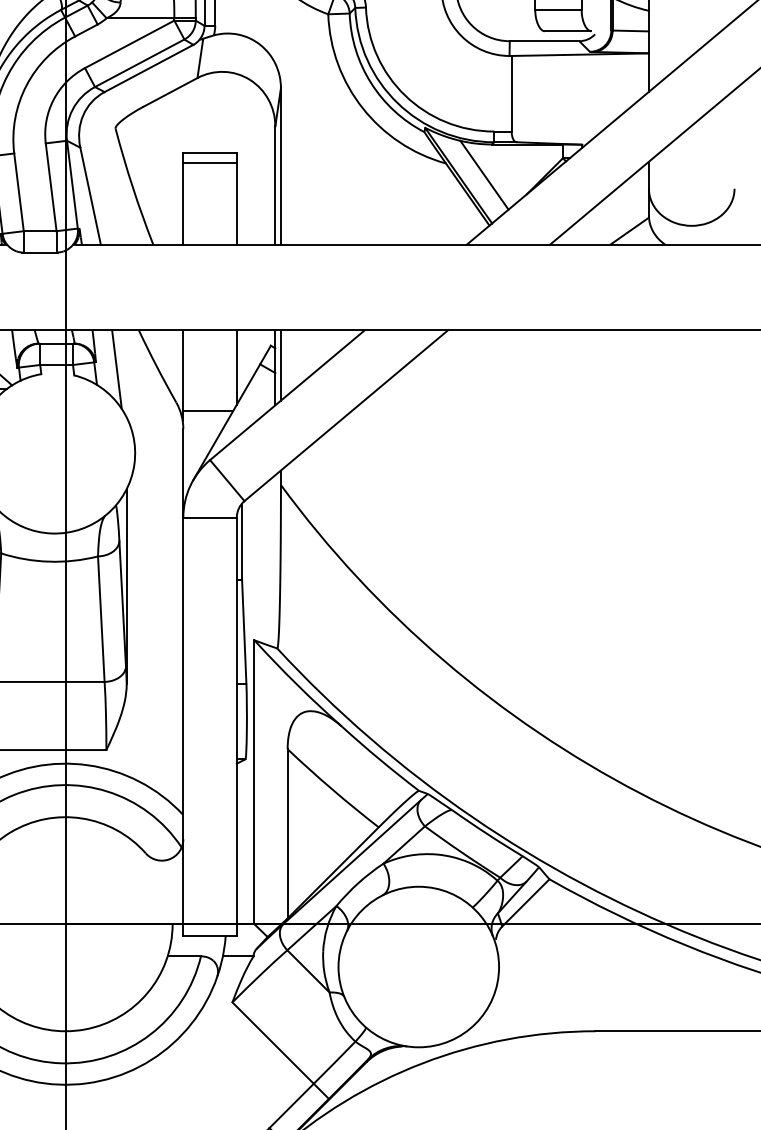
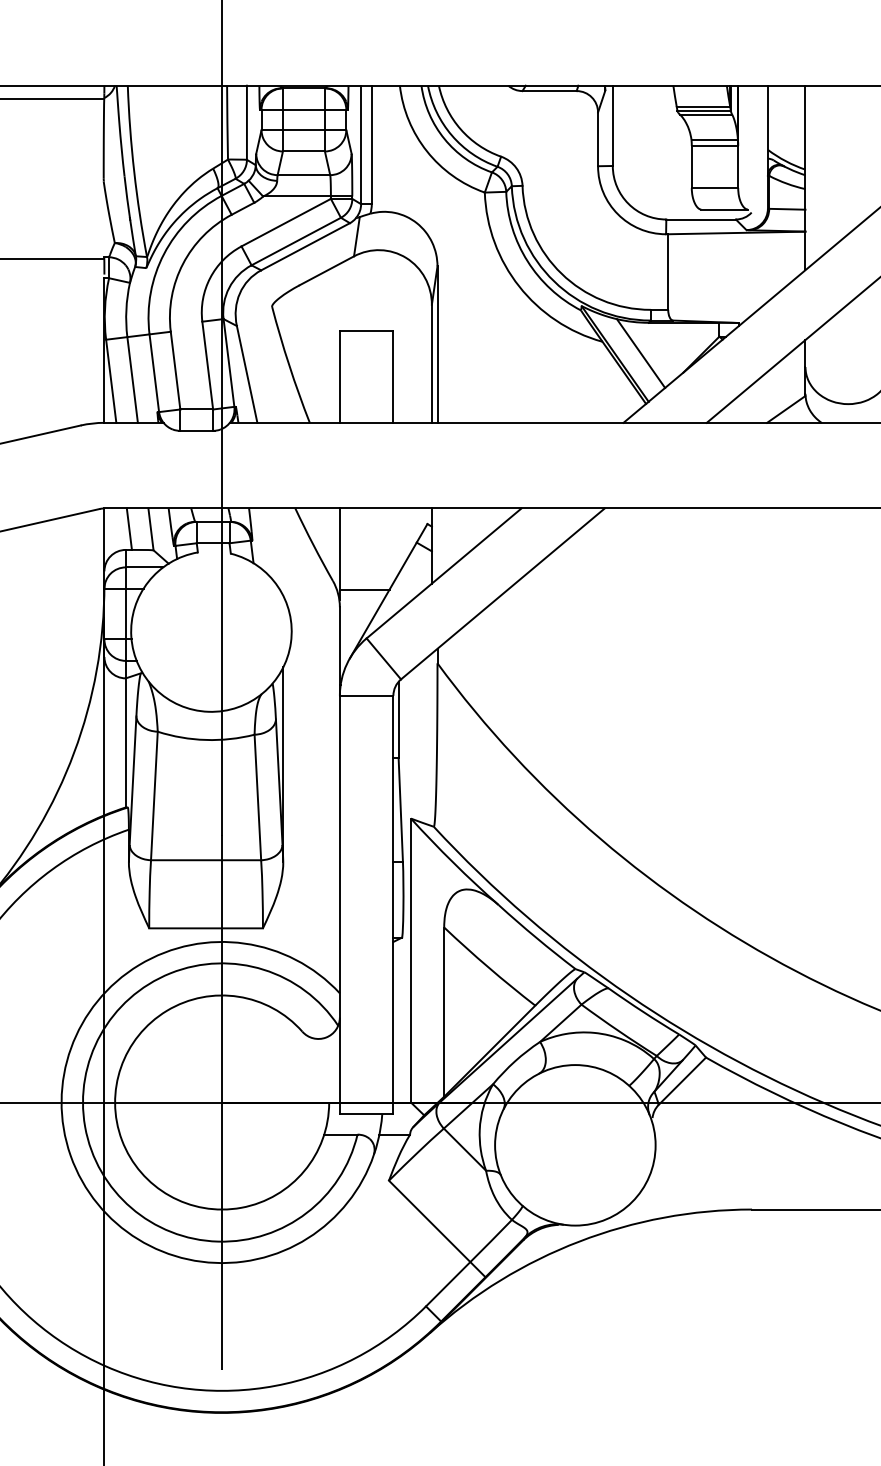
line: (209, 163) -> (366, 341), removed
line: (280, 365) -> (437, 543), removed
line: (236, 367) -> (393, 545), removed
line: (116, 369) -> (273, 547), removed

